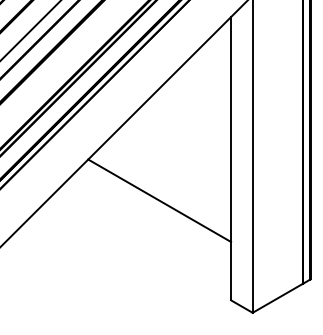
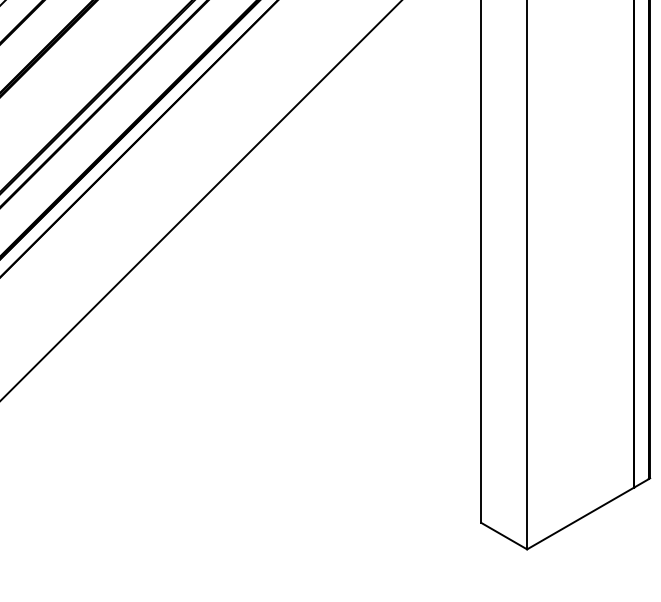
line: (159, 200) -> (329, 310), removed

